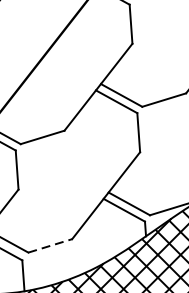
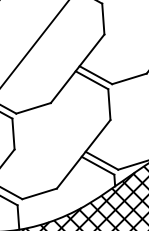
line: (51, 245) -> (40, 193), dashed -> solid

